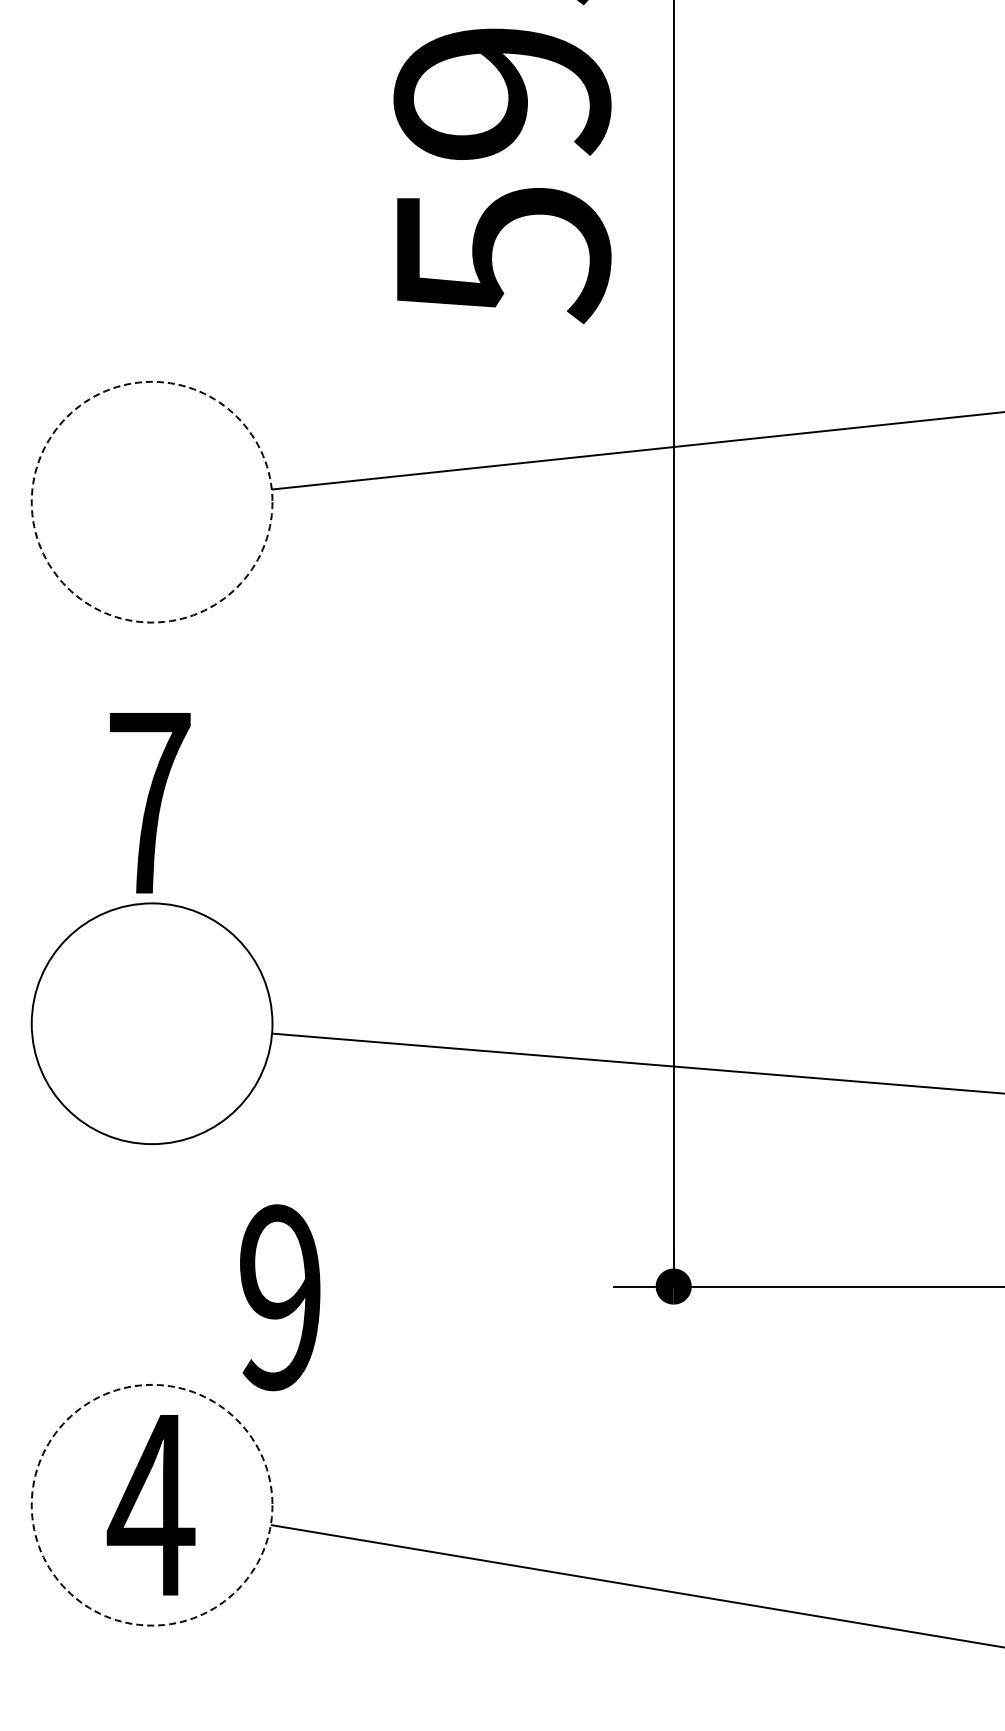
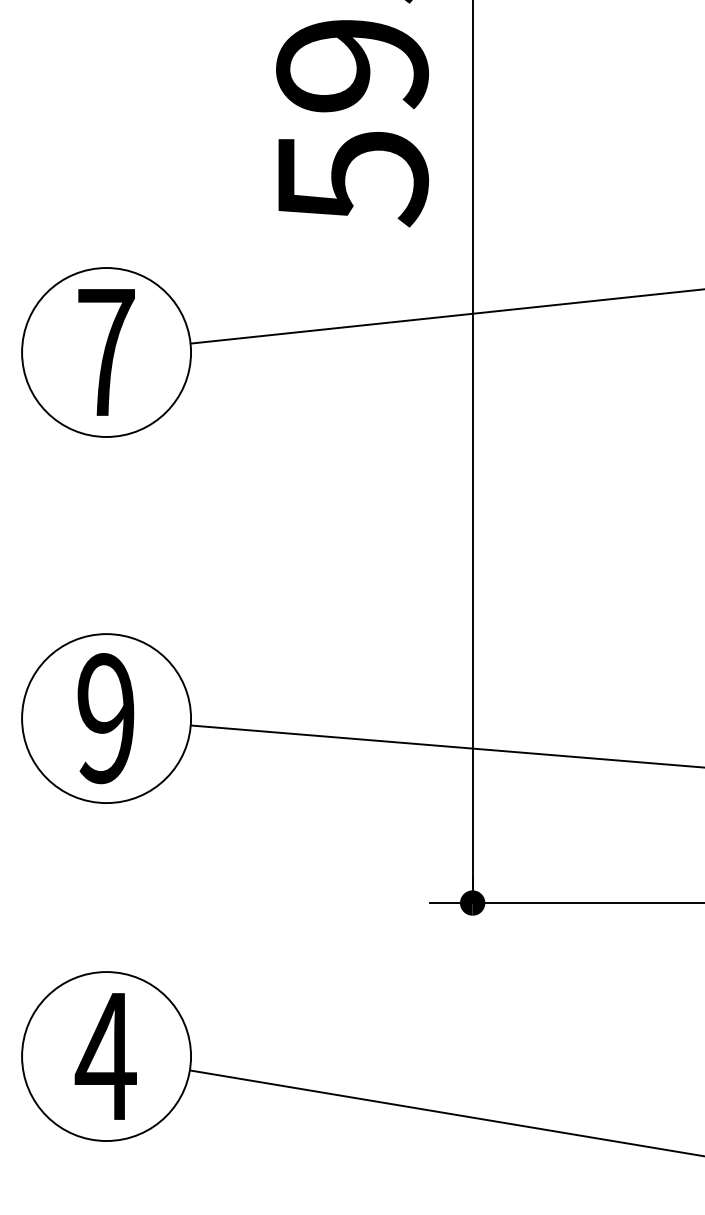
circle: (151, 501) -> (106, 352), dashed -> solid
text: (150, 803) -> (106, 352), moved
text: (280, 1297) -> (106, 718), moved
circle: (151, 1504) -> (106, 1056), dashed -> solid

